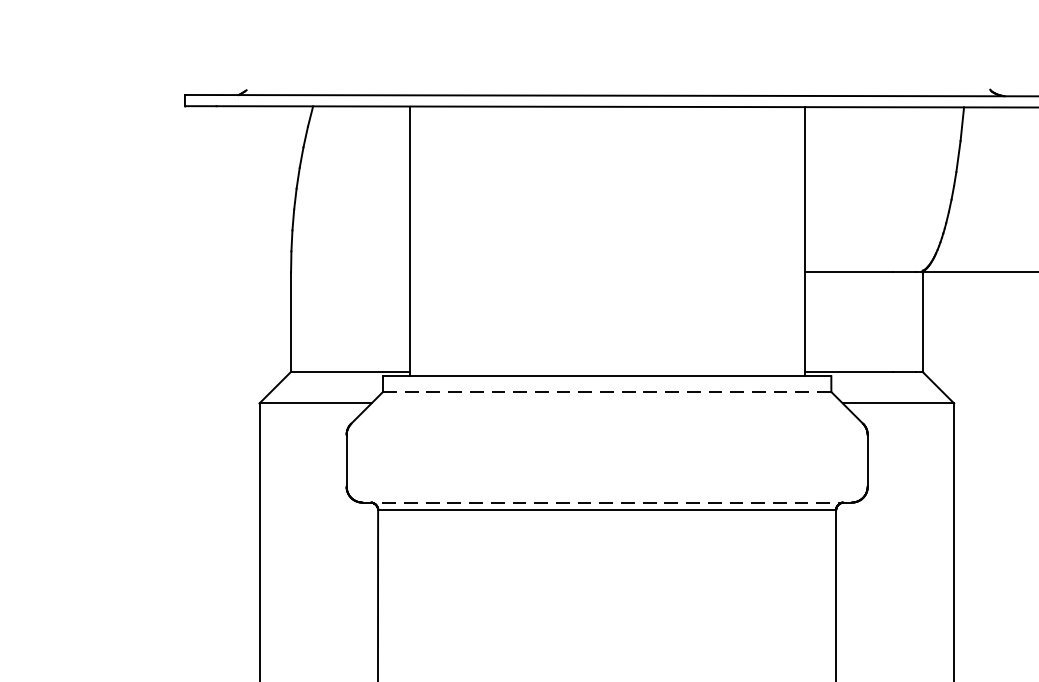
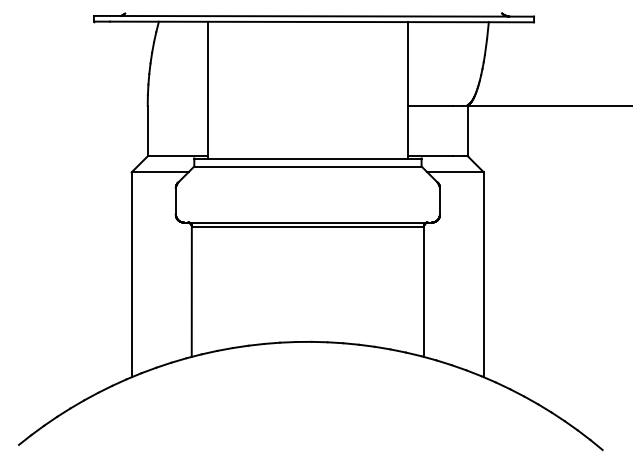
line: (606, 392) -> (307, 166), dashed -> solid
line: (606, 502) -> (307, 222), dashed -> solid

